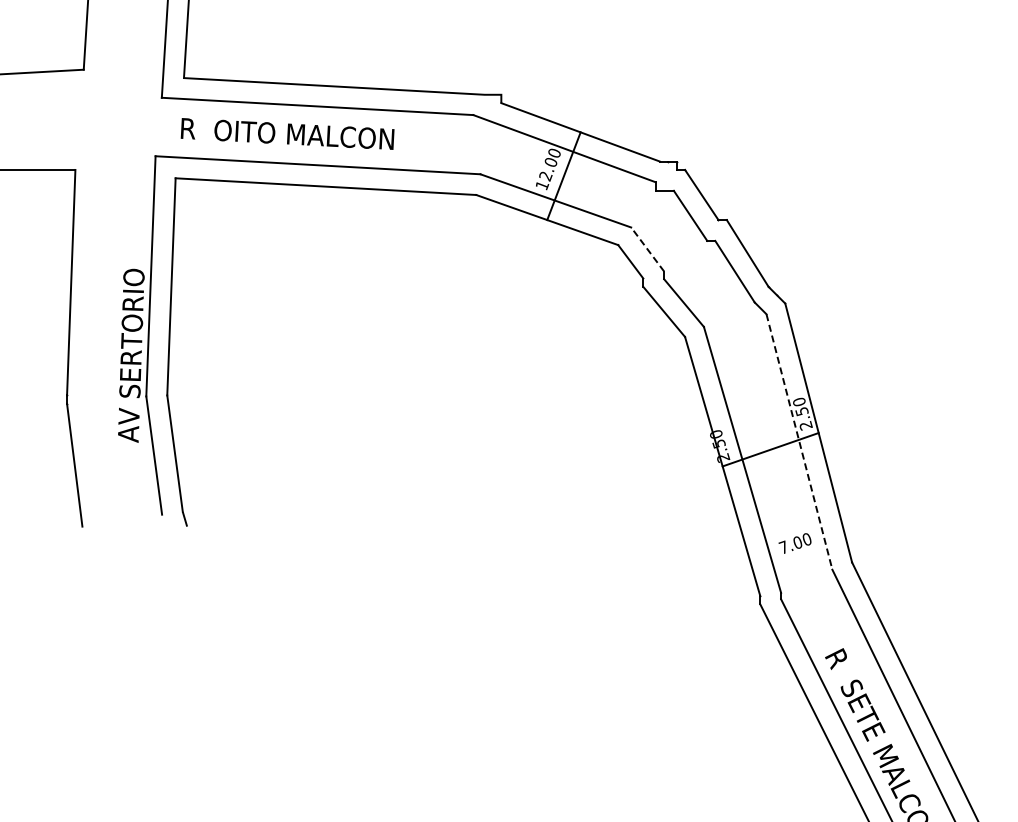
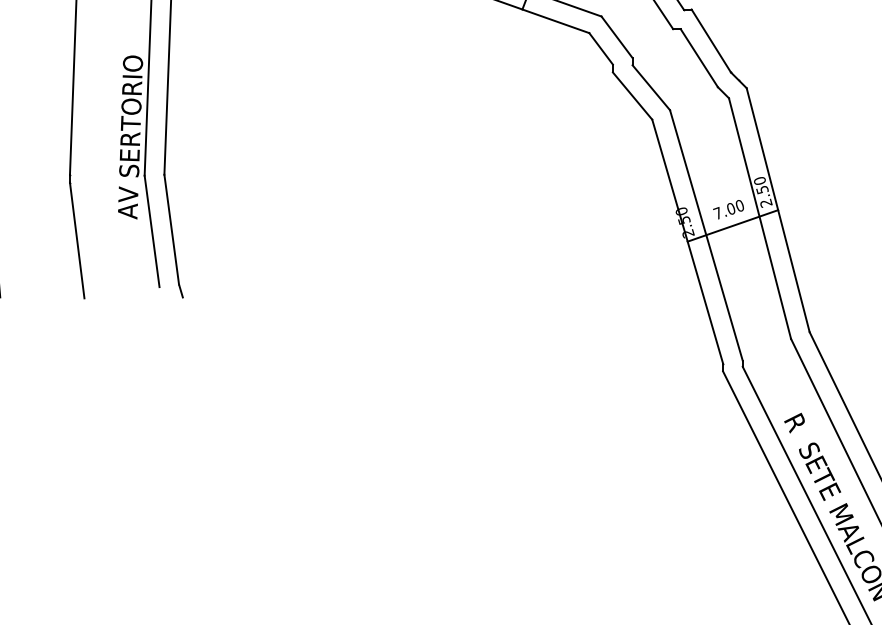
line: (647, 249) -> (616, 37), dashed -> solid
line: (799, 442) -> (760, 219), dashed -> solid
text: (794, 543) -> (728, 209), moved

